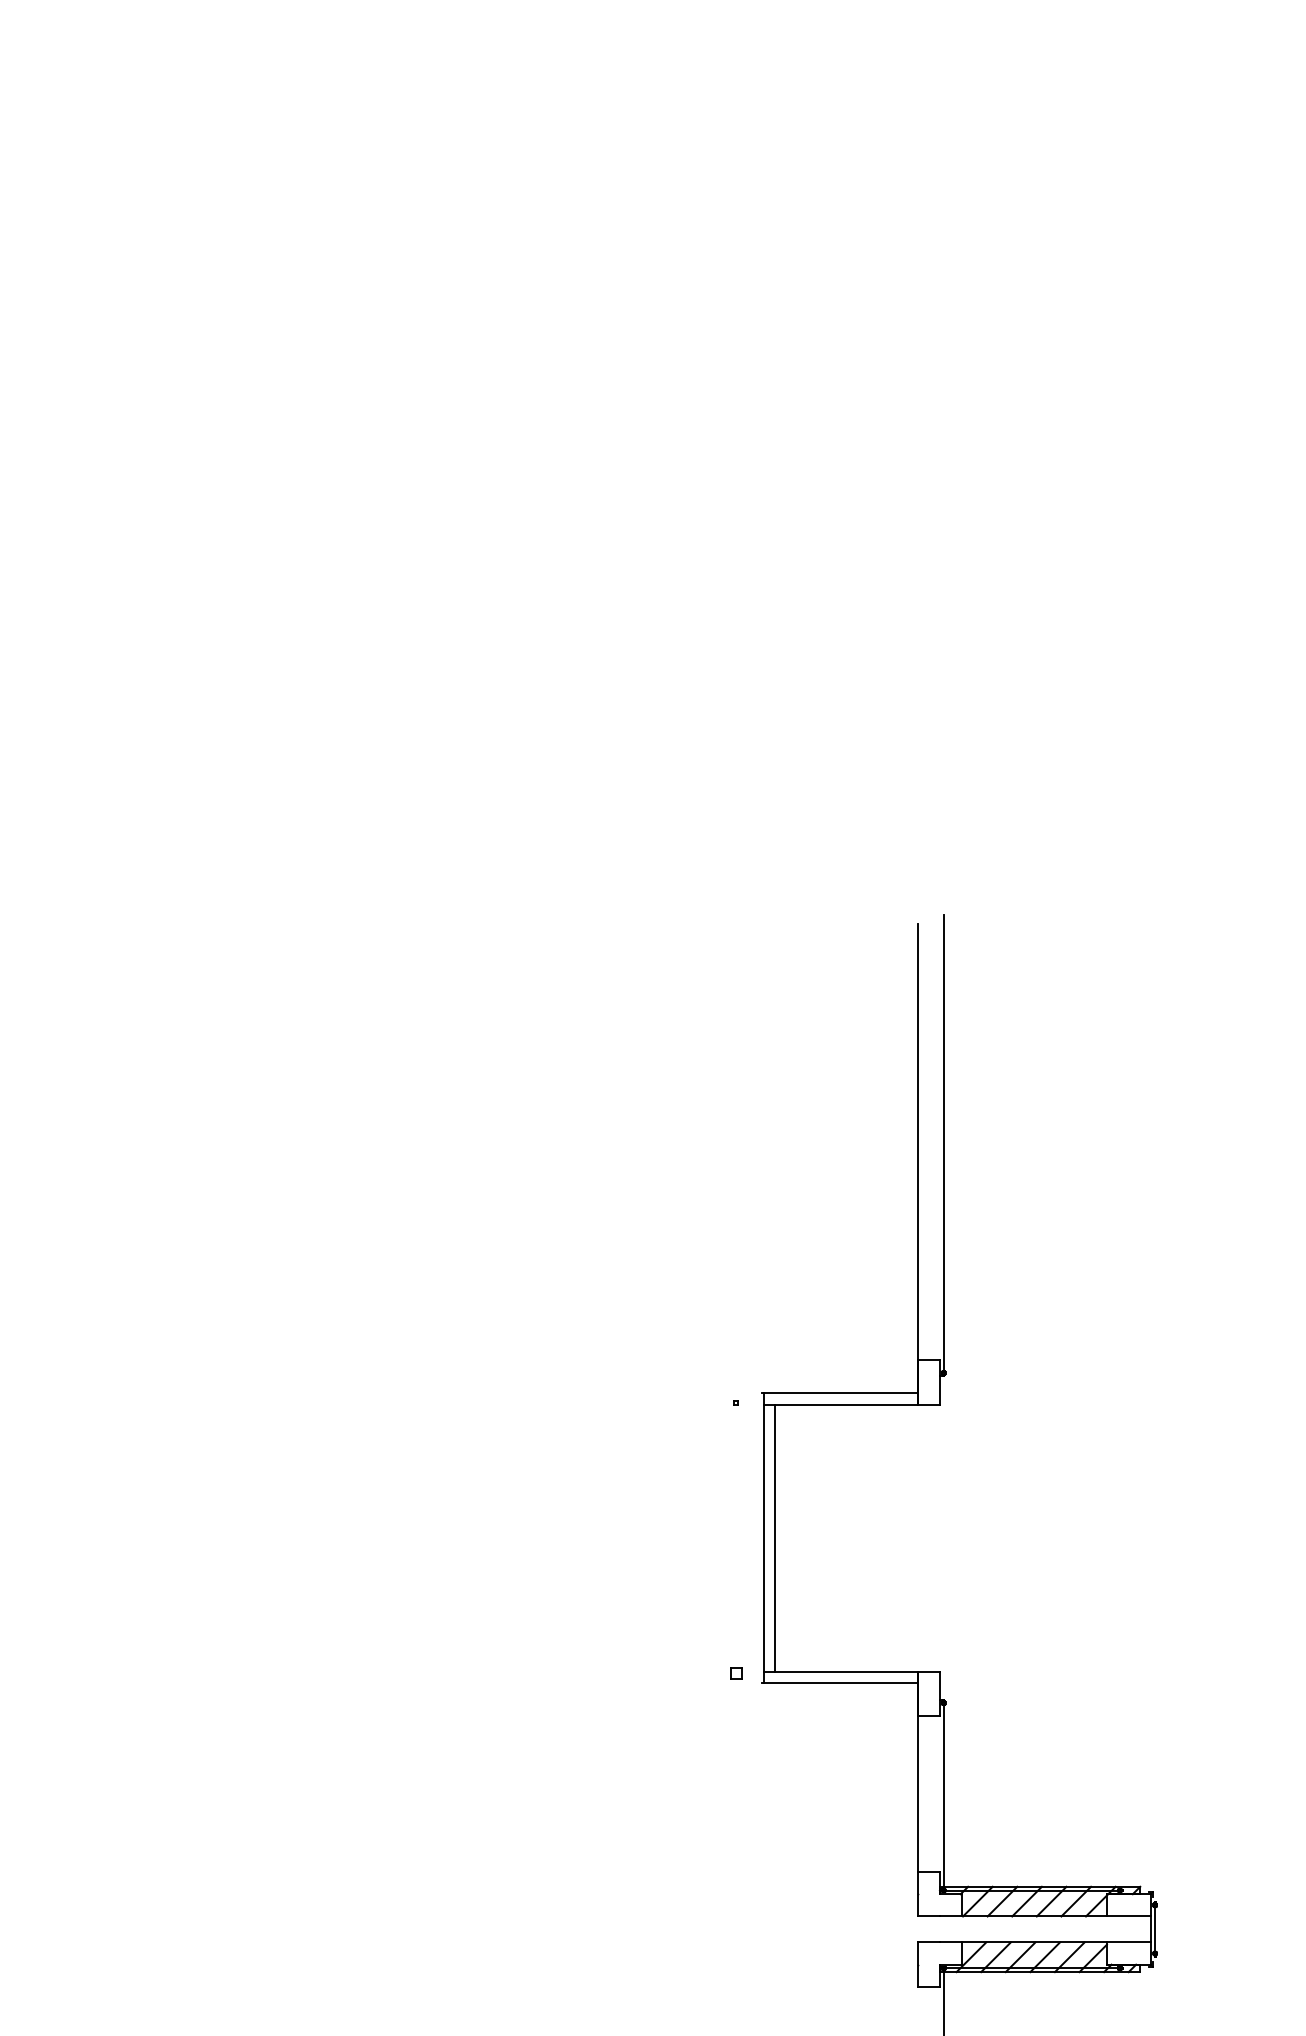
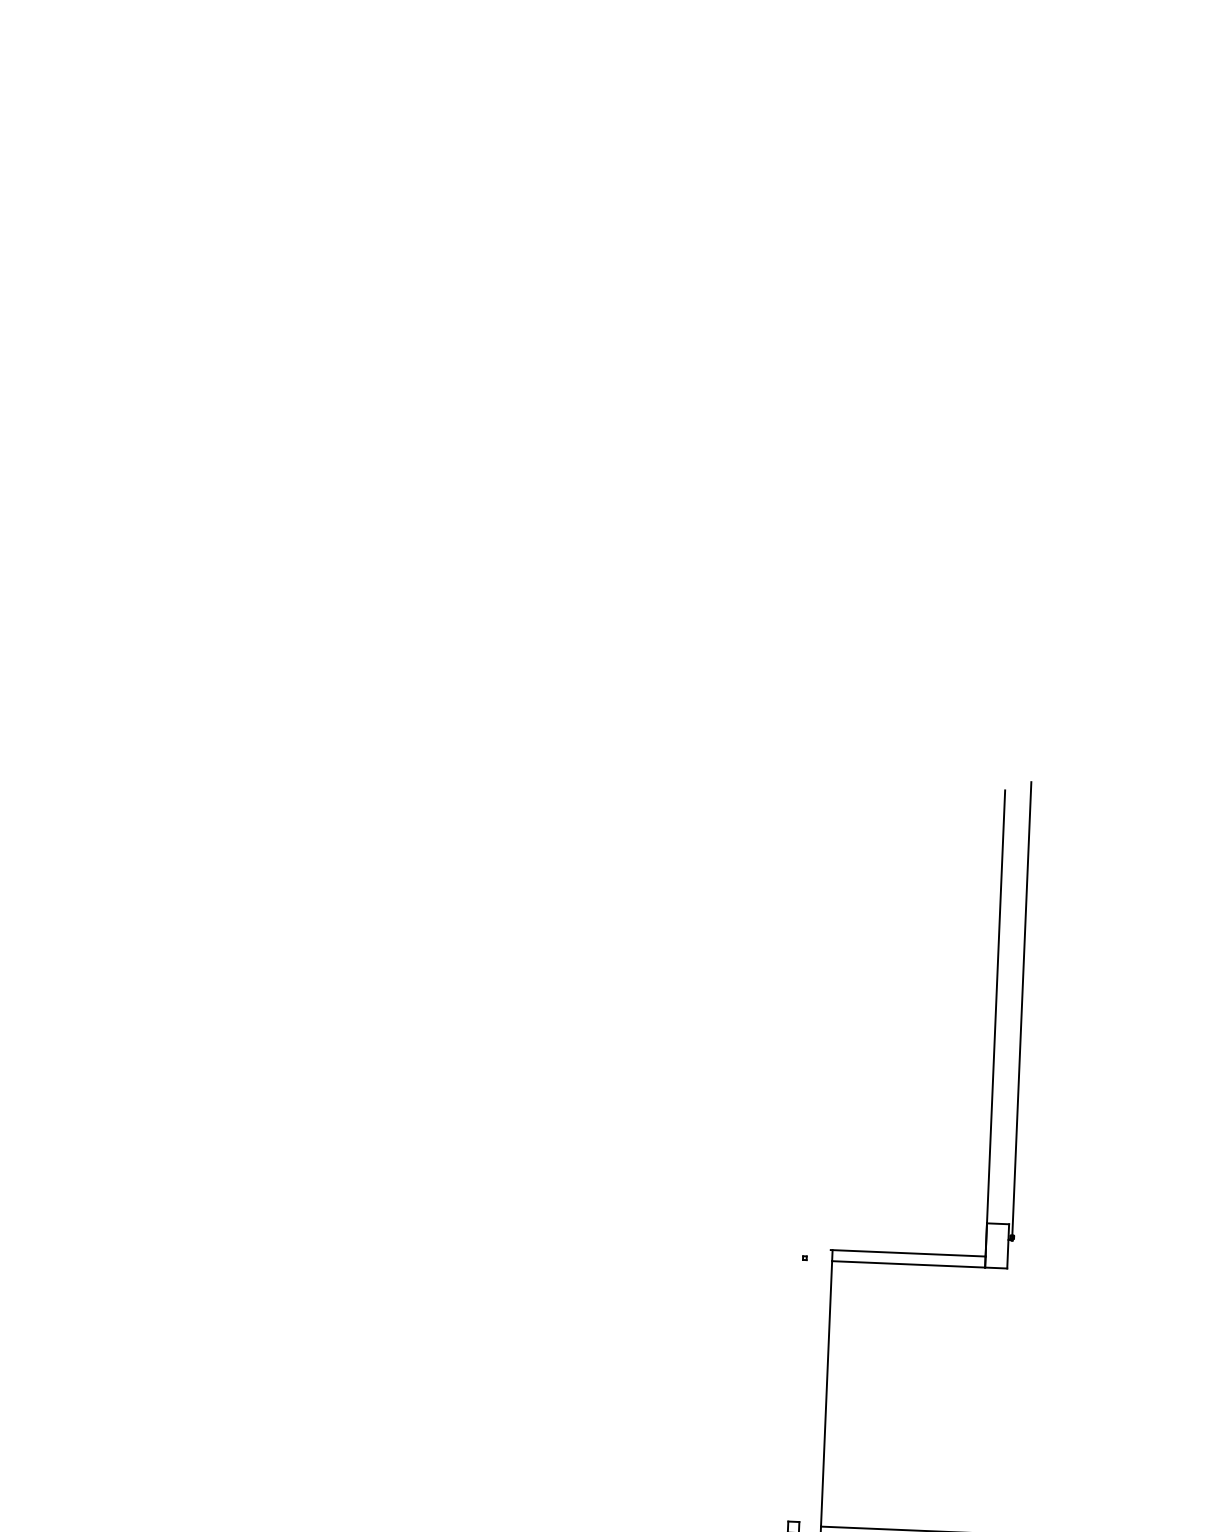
line: (774, 1537) -> (837, 1393), removed

